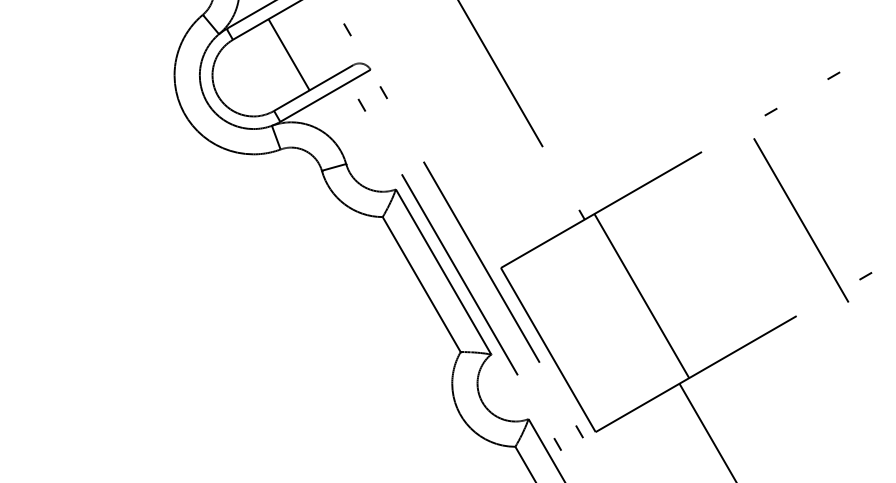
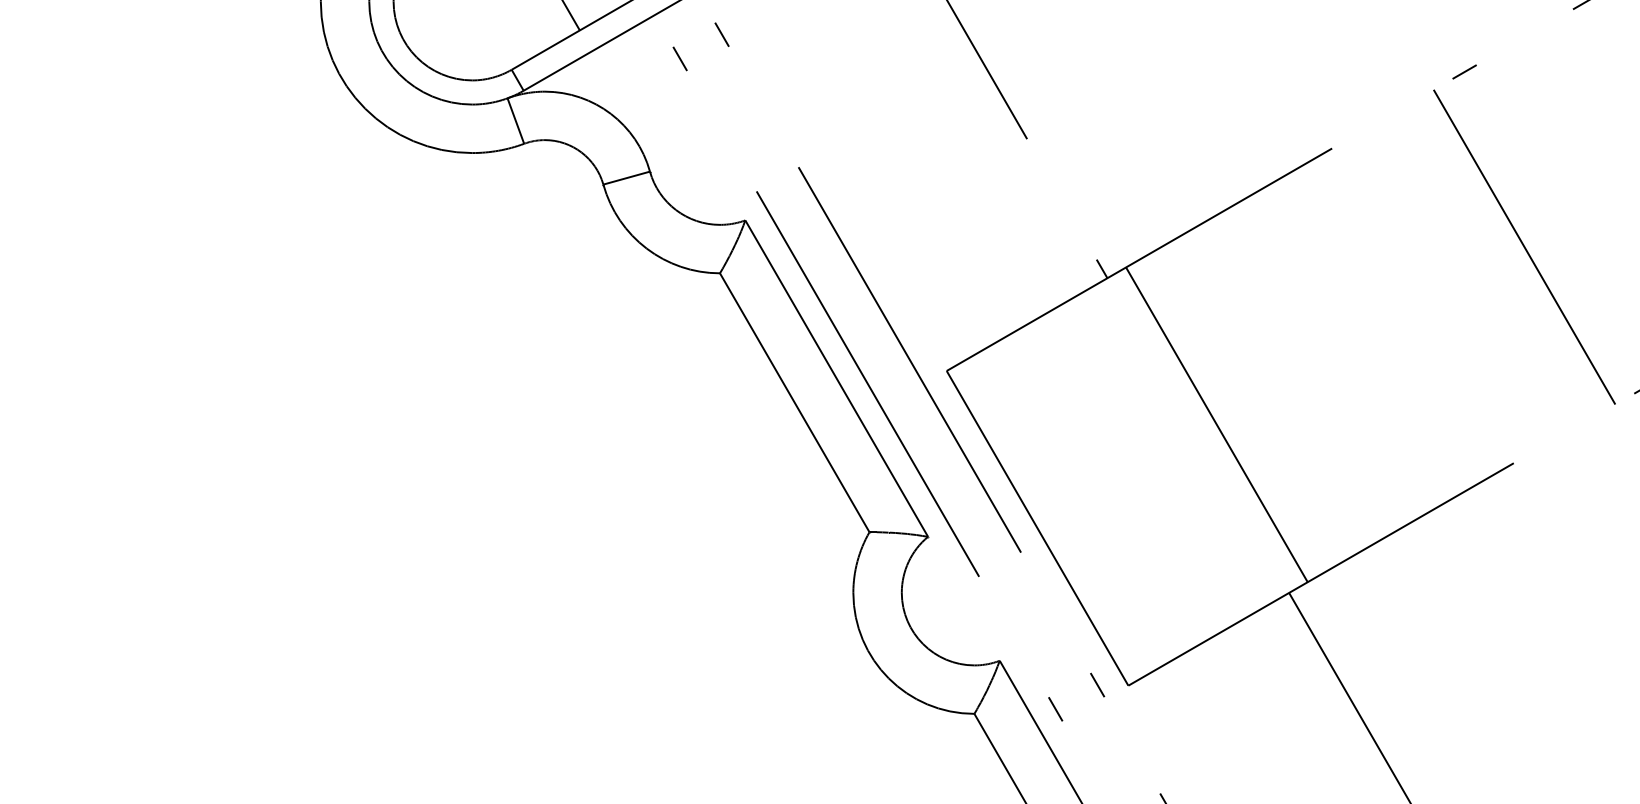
line: (801, 220) -> (1524, 247), moved

